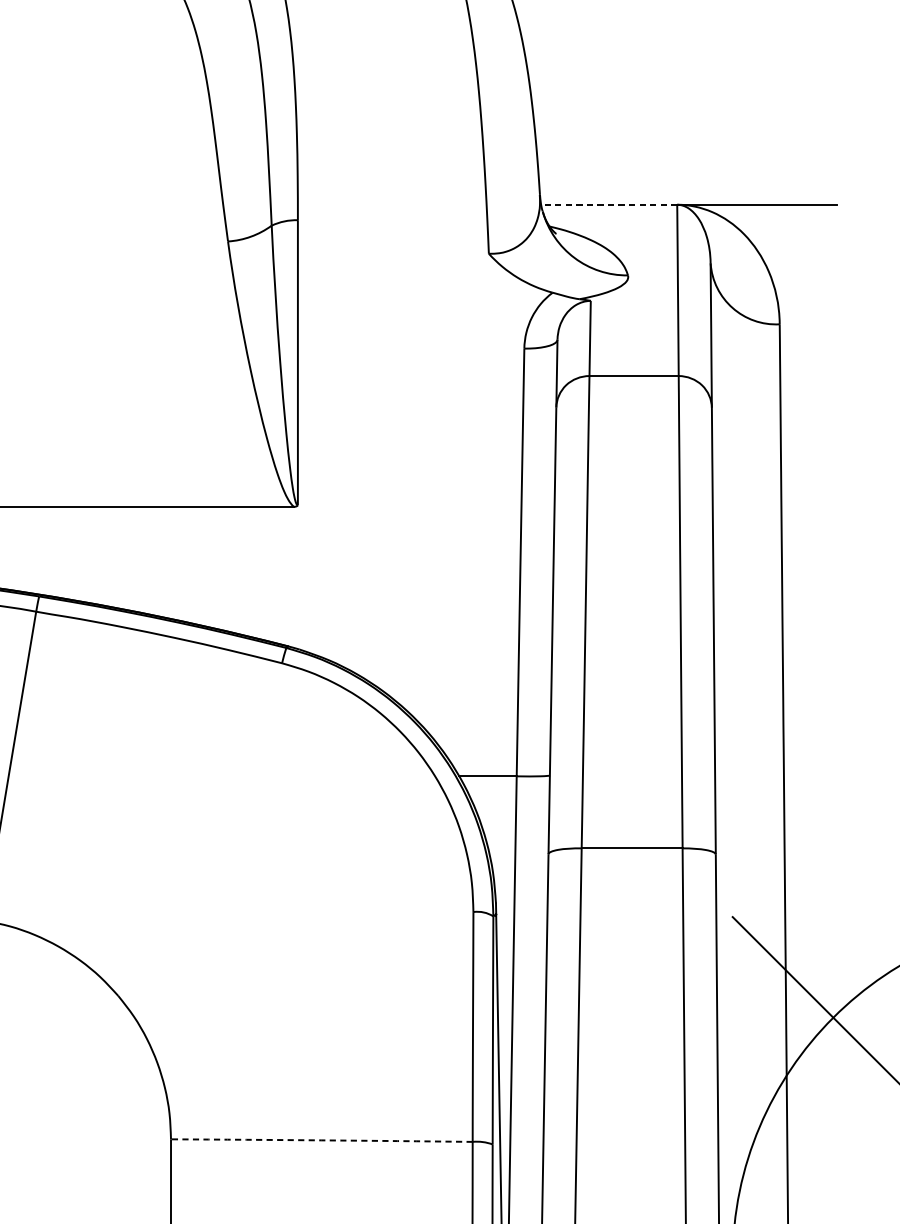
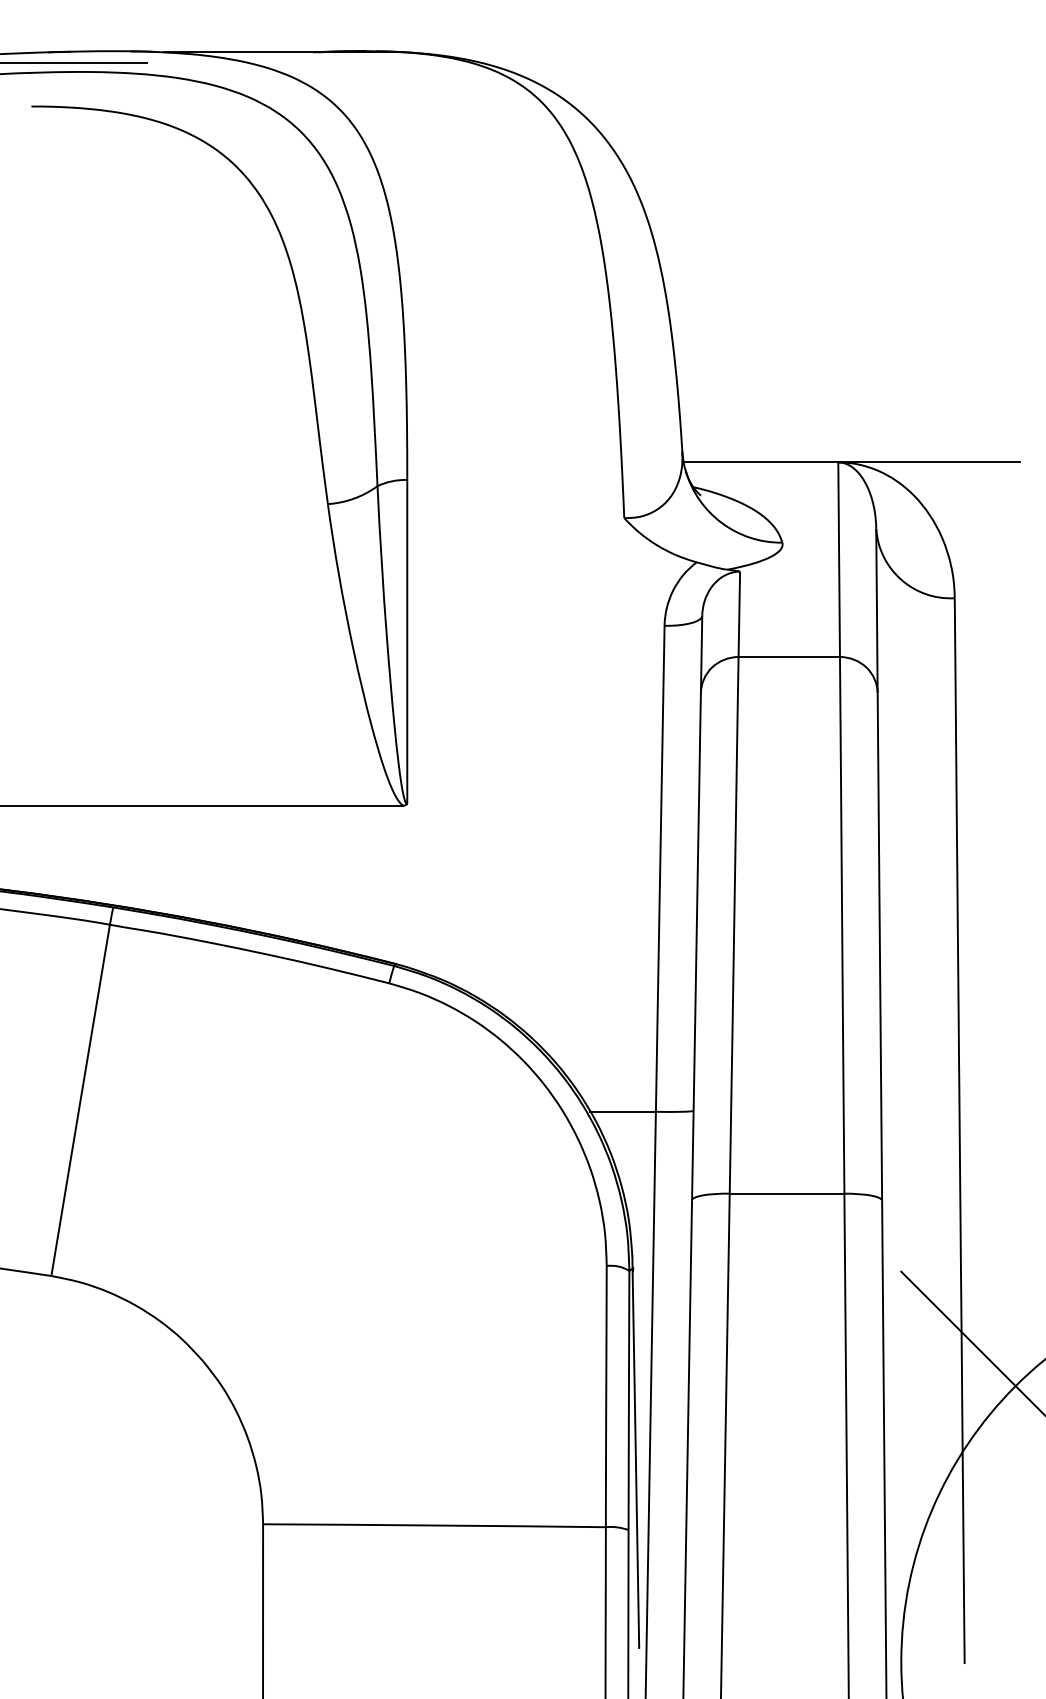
line: (608, 204) -> (760, 462), dashed -> solid
arc: (321, 1140) -> (434, 1525), dashed -> solid

